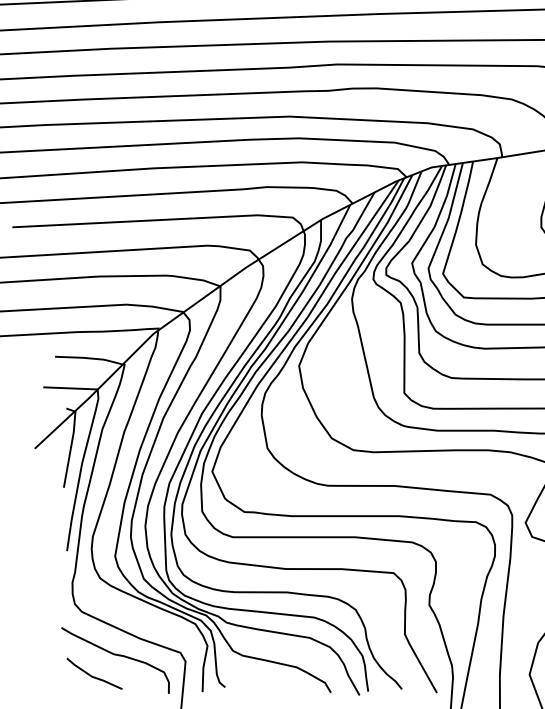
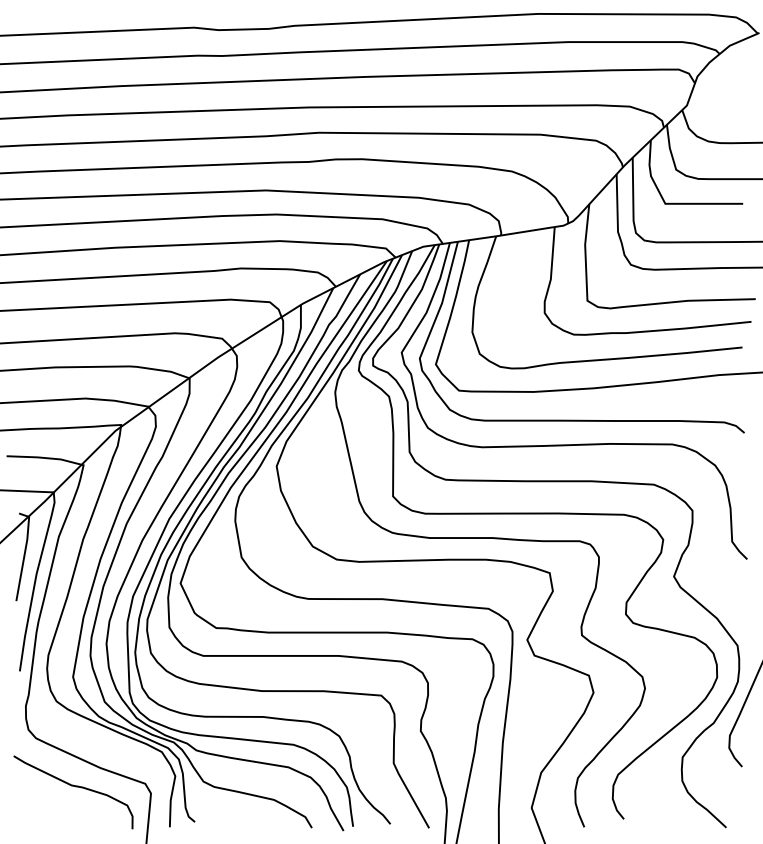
line: (92, 676) -> (48, 809), removed

